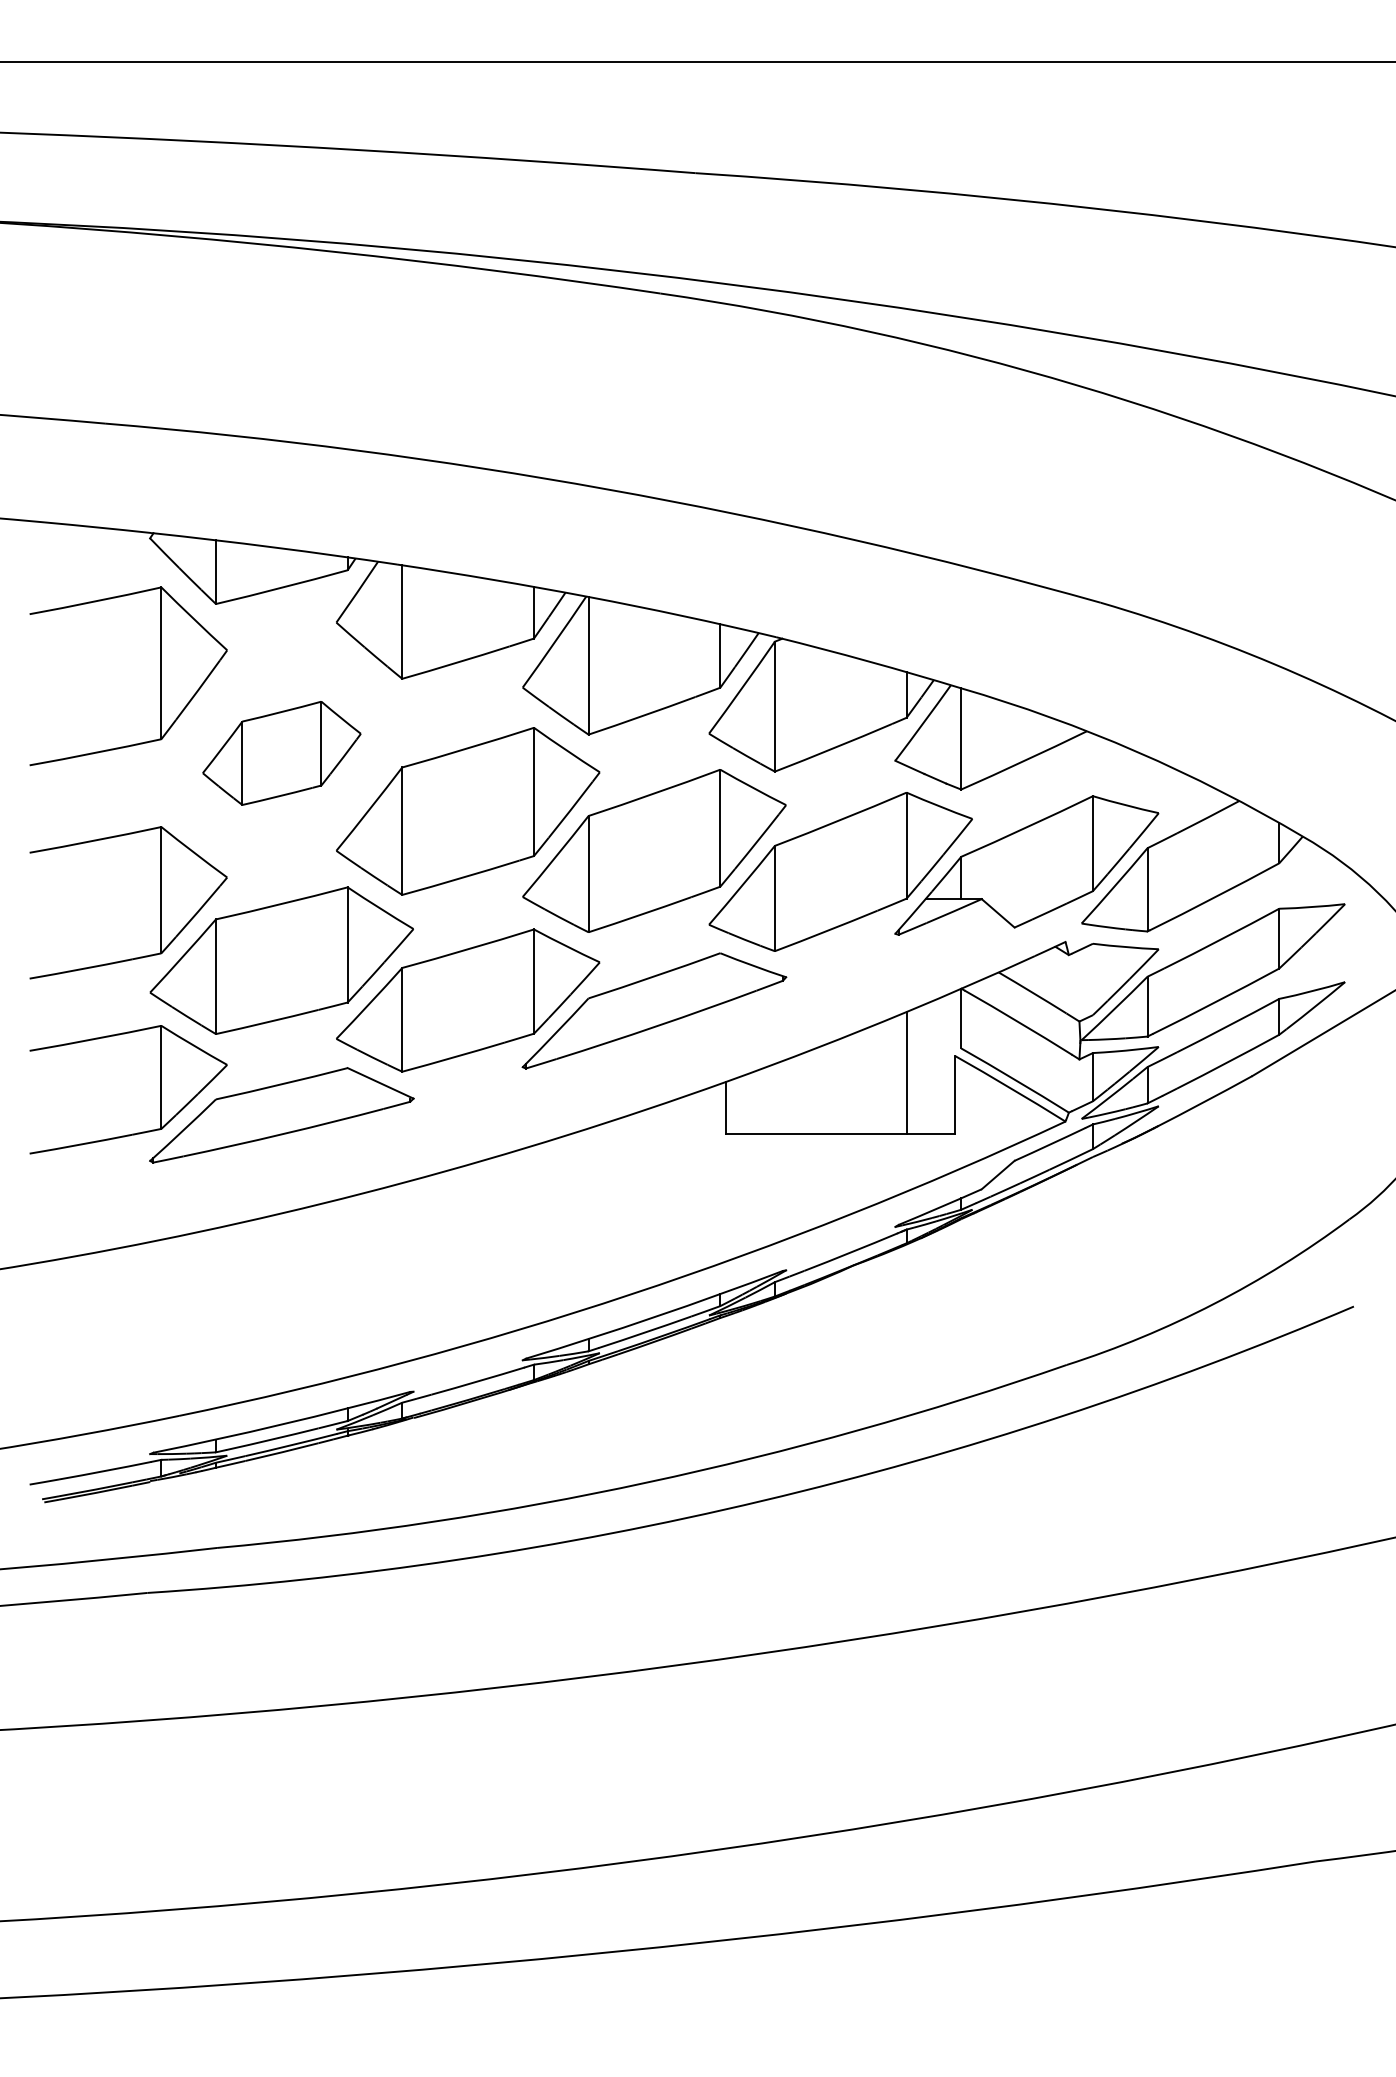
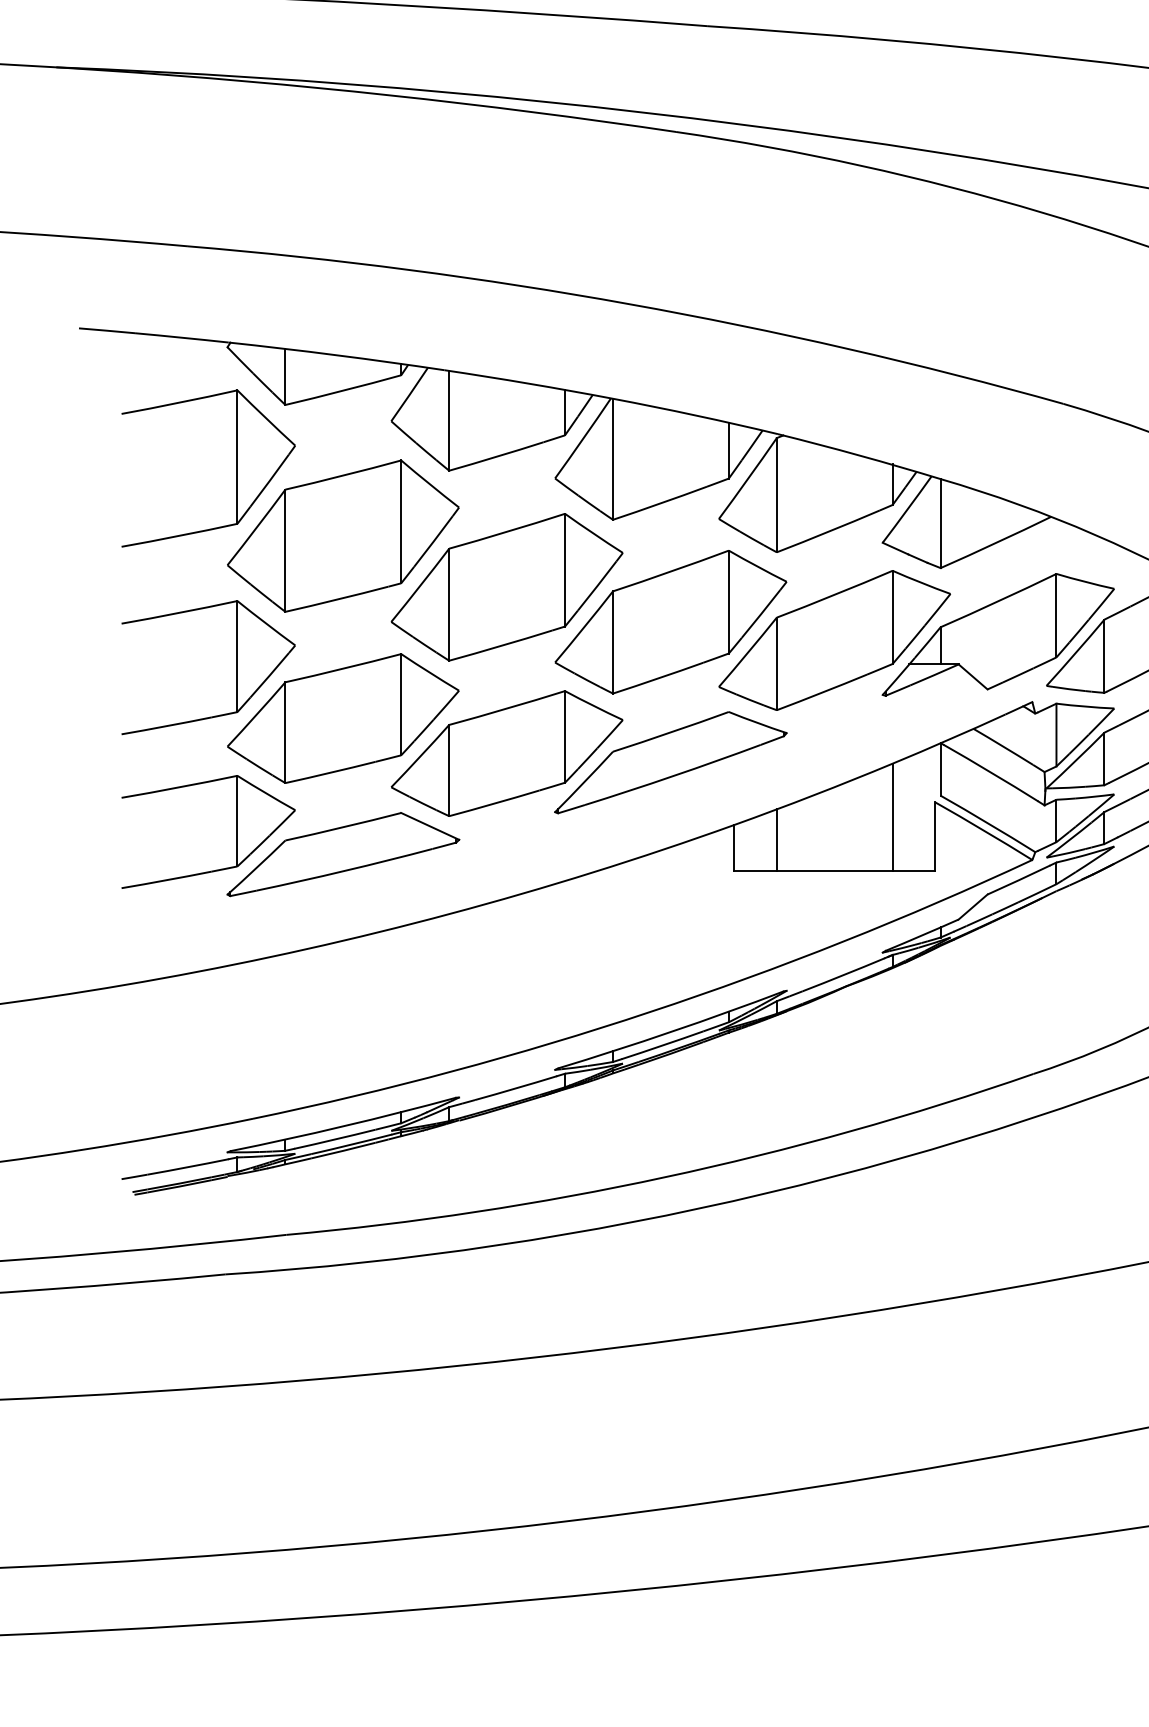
part: (281, 753) -> (343, 536), size x1.67
line: (1092, 979) -> (1056, 735), added
line: (774, 1099) -> (776, 840), added

